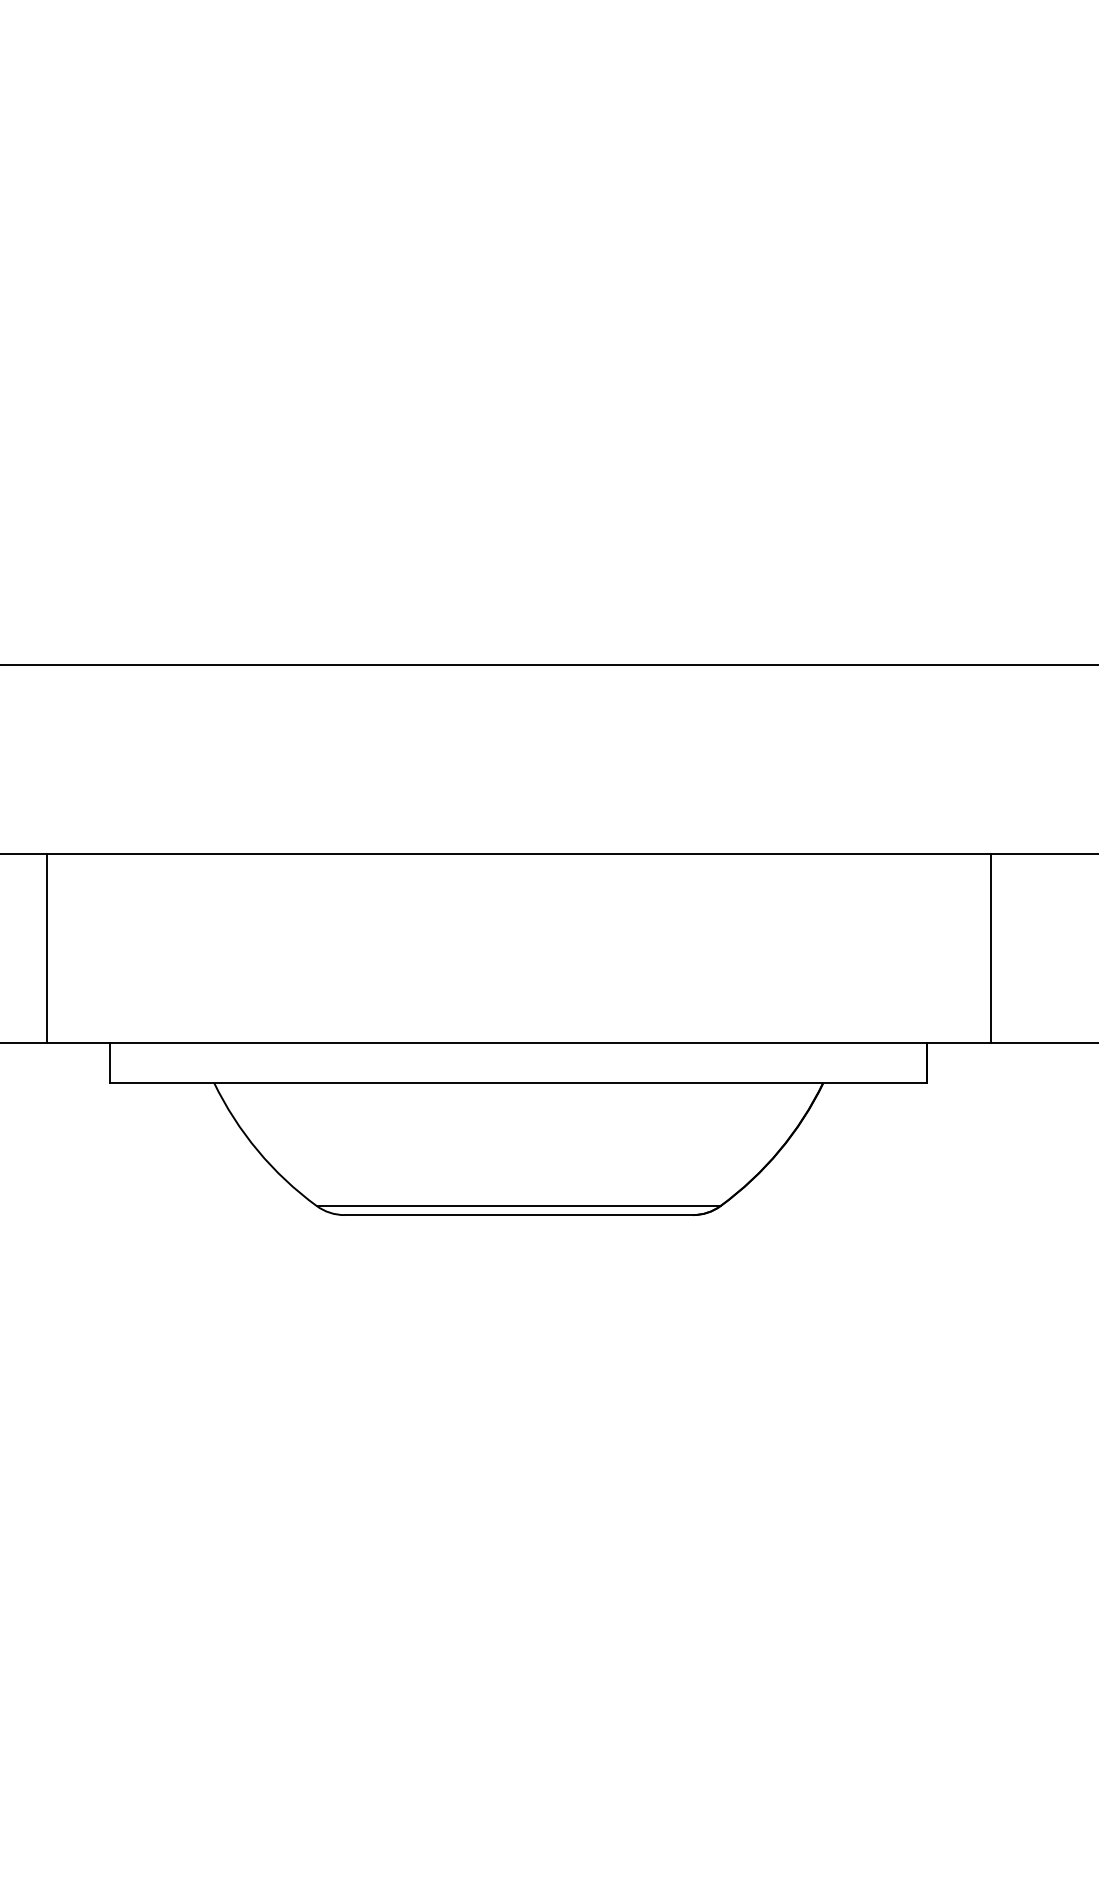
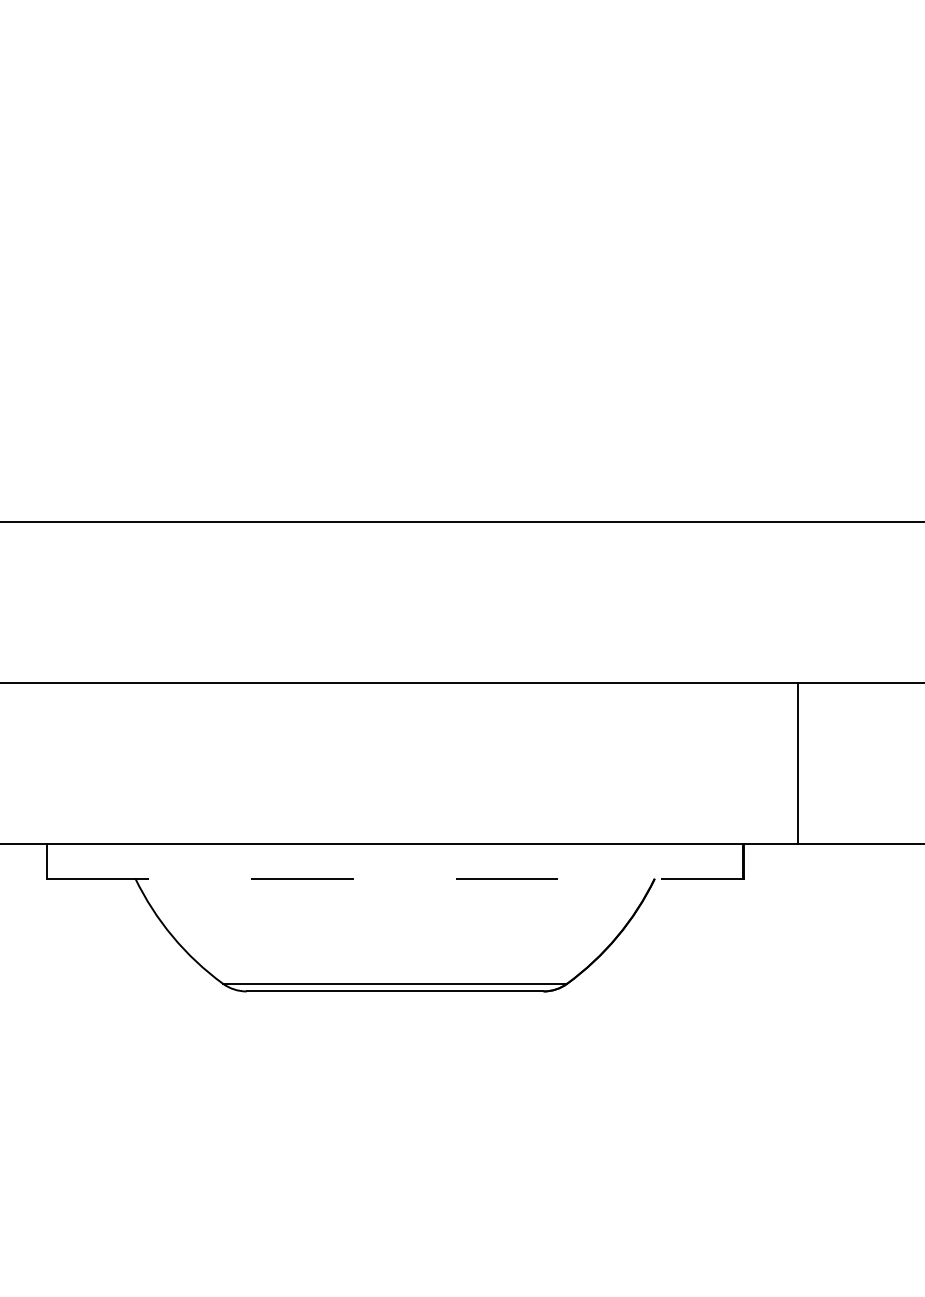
line: (519, 1082) -> (395, 878), solid -> dashed

